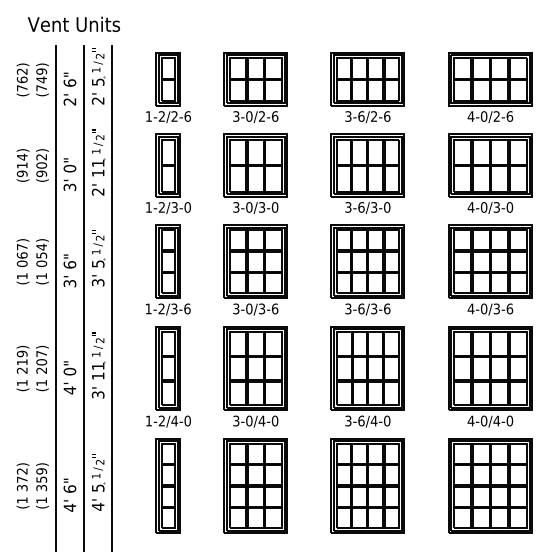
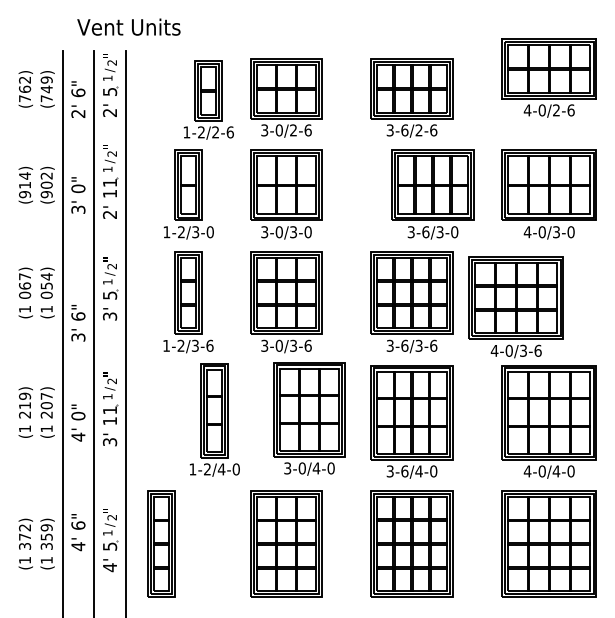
text: (73, 23) -> (128, 26), moved
part: (168, 87) -> (208, 99), moved
part: (489, 87) -> (548, 77), moved
part: (367, 173) -> (432, 194), moved
part: (489, 270) -> (515, 307), moved
text: (70, 271) -> (78, 323), moved
part: (168, 376) -> (214, 419), moved
part: (255, 376) -> (309, 418), moved
part: (168, 485) -> (161, 543), moved
text: (70, 495) -> (78, 532), moved

